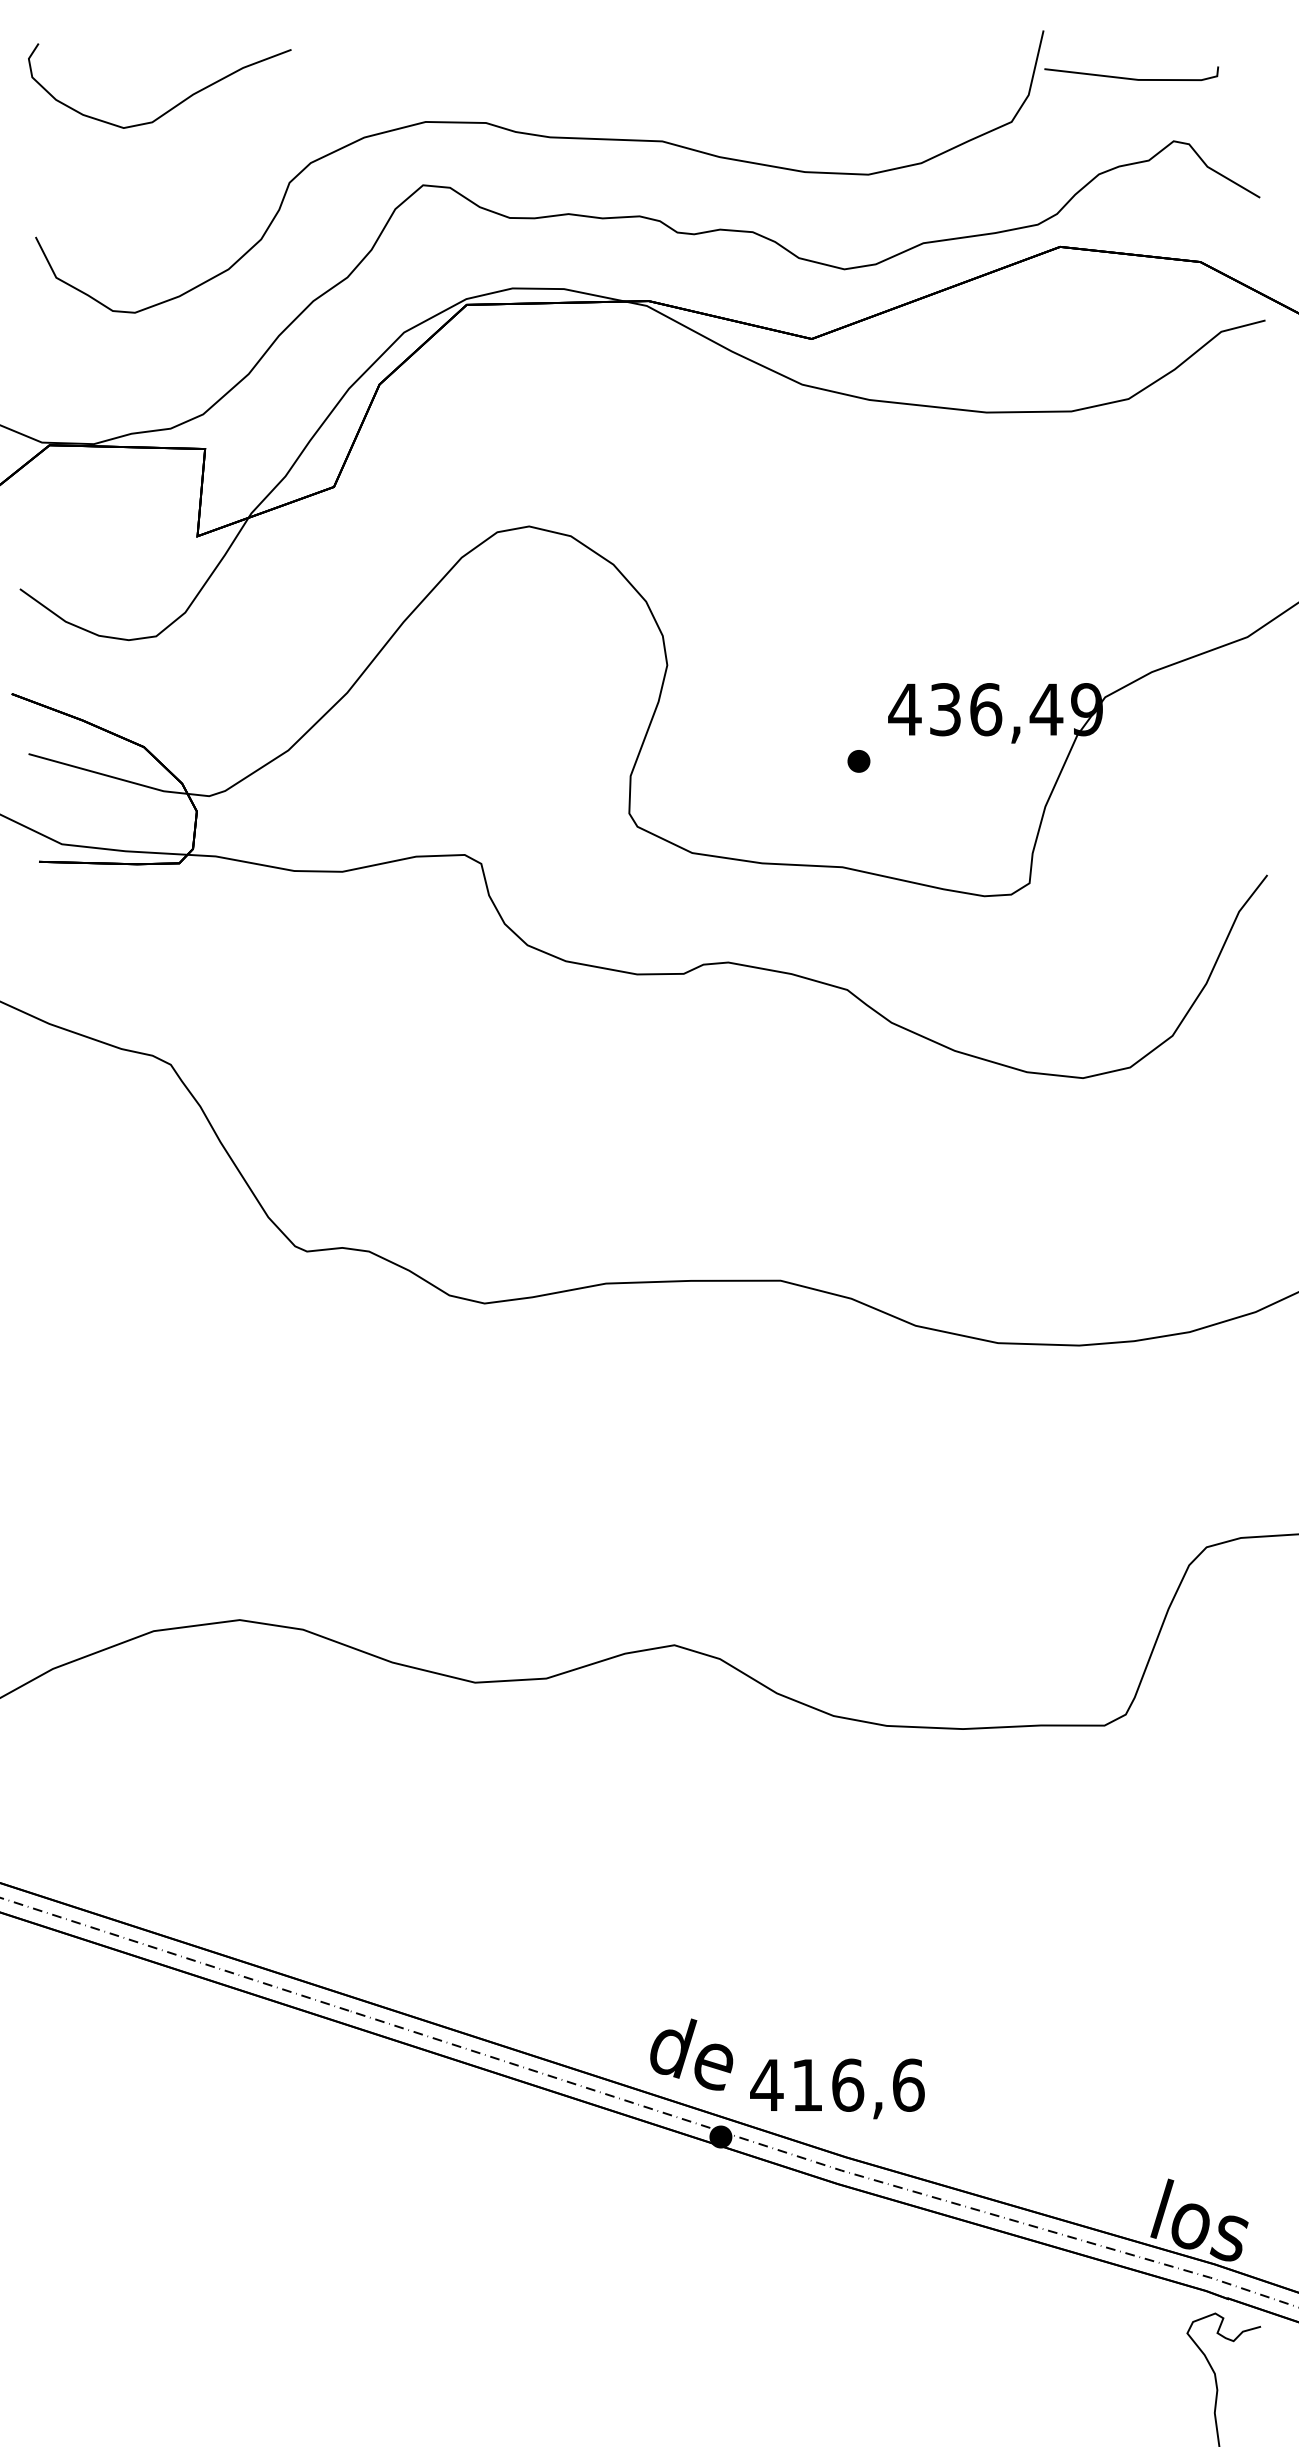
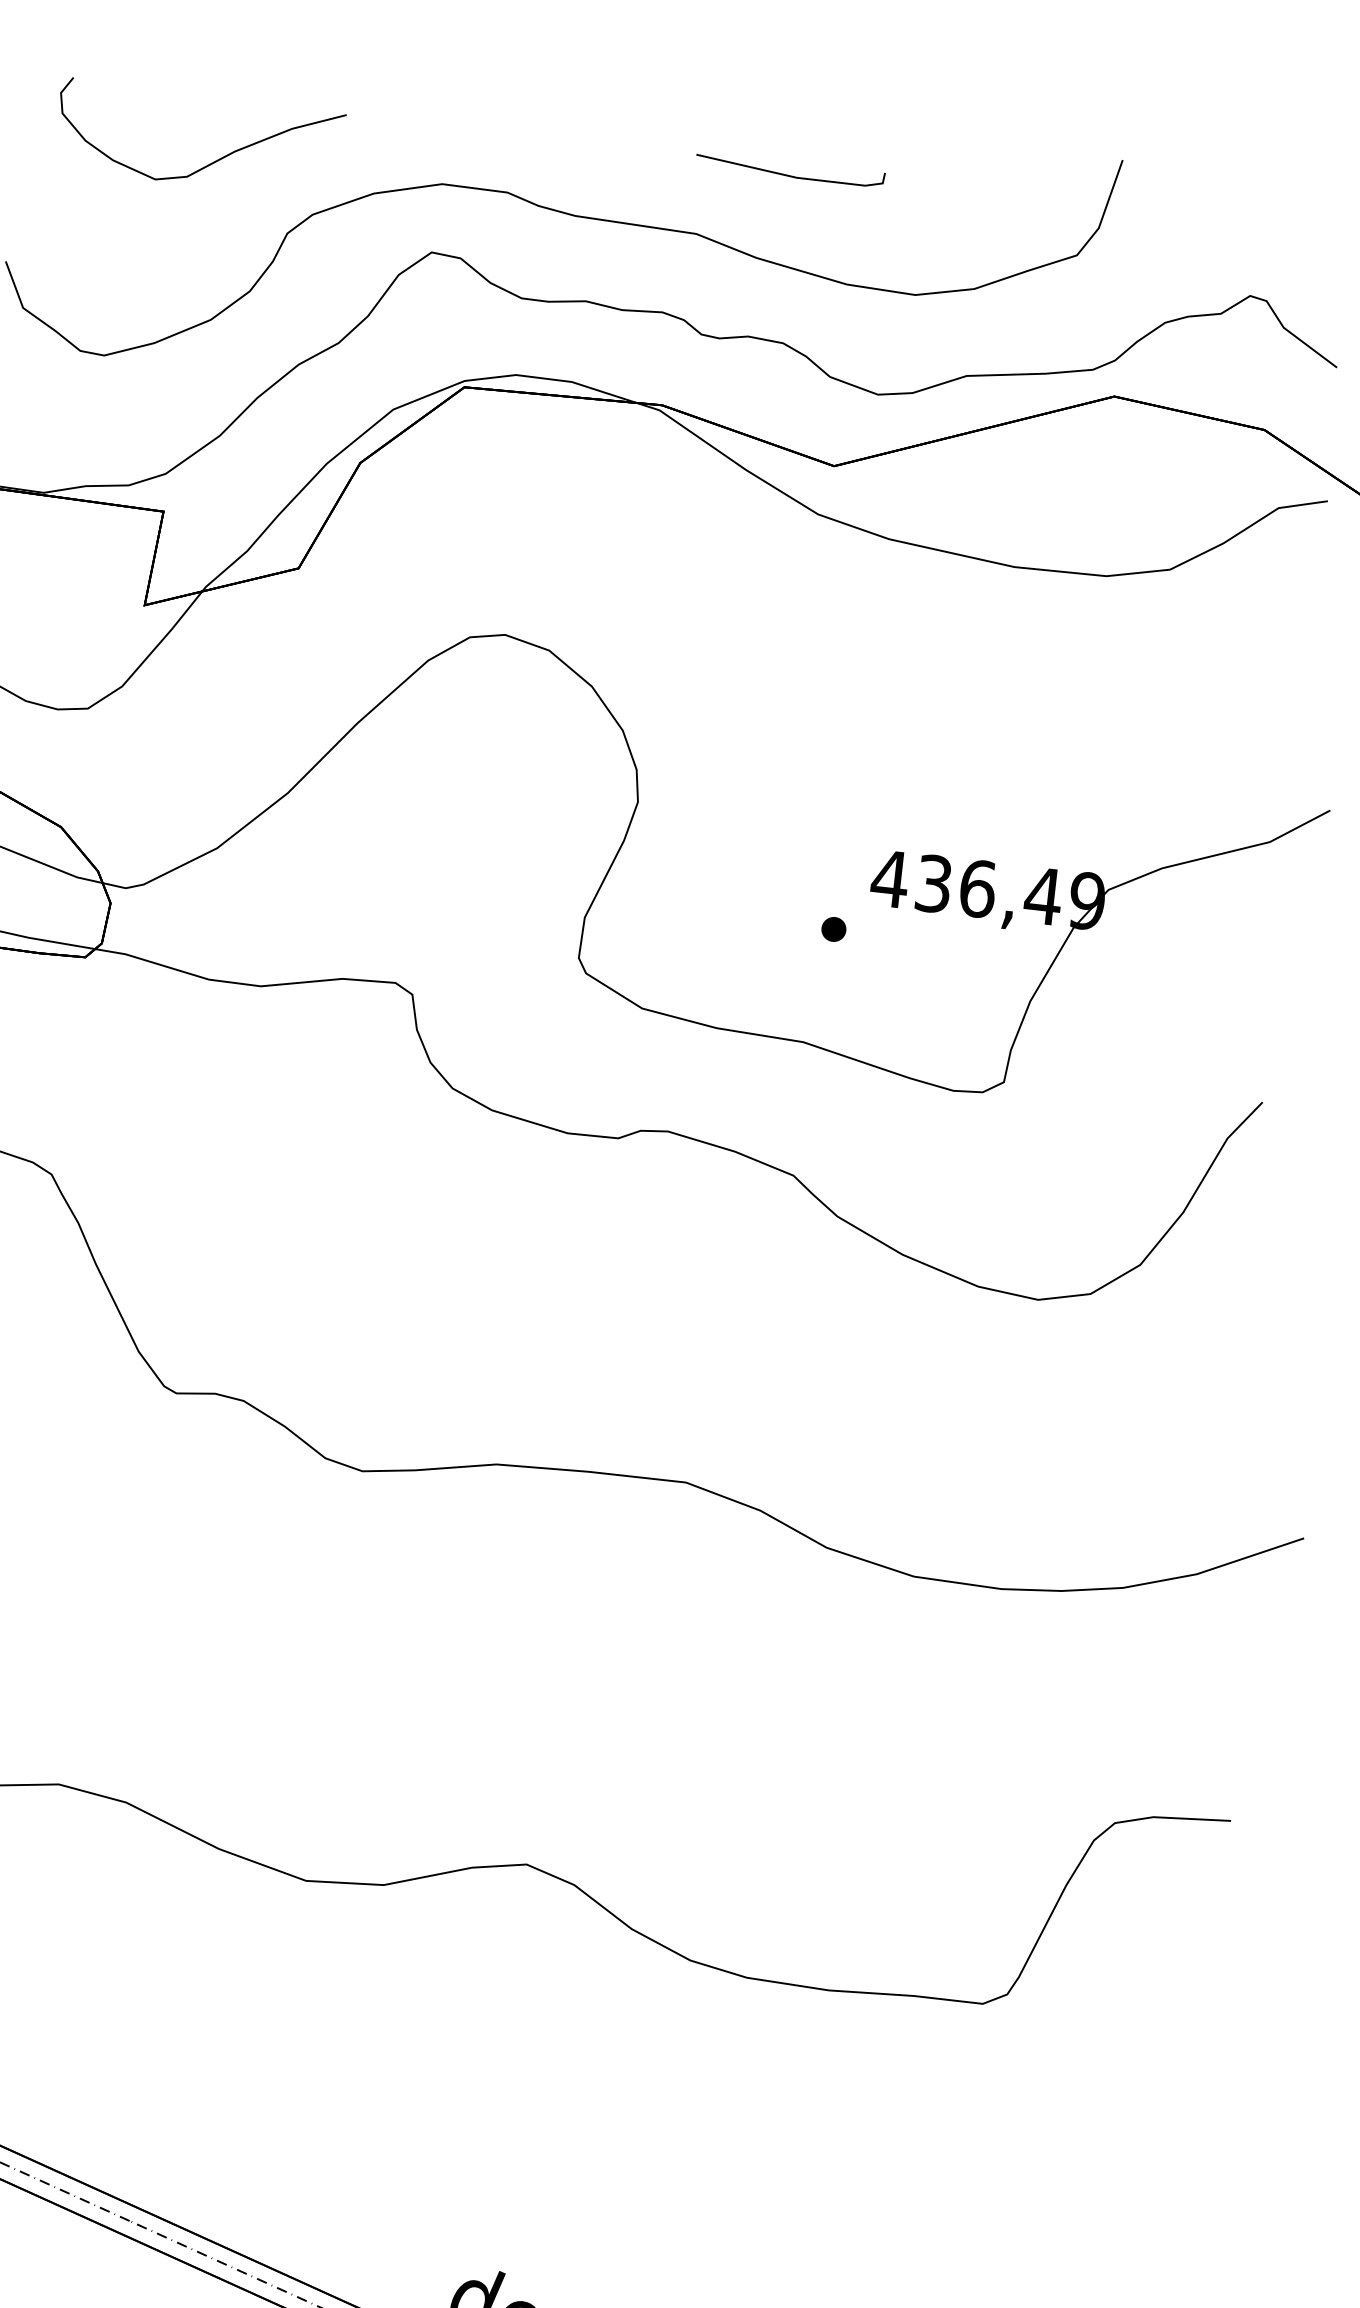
line: (1128, 77) -> (786, 173), moved
curve: (173, 106) -> (211, 162), moved

